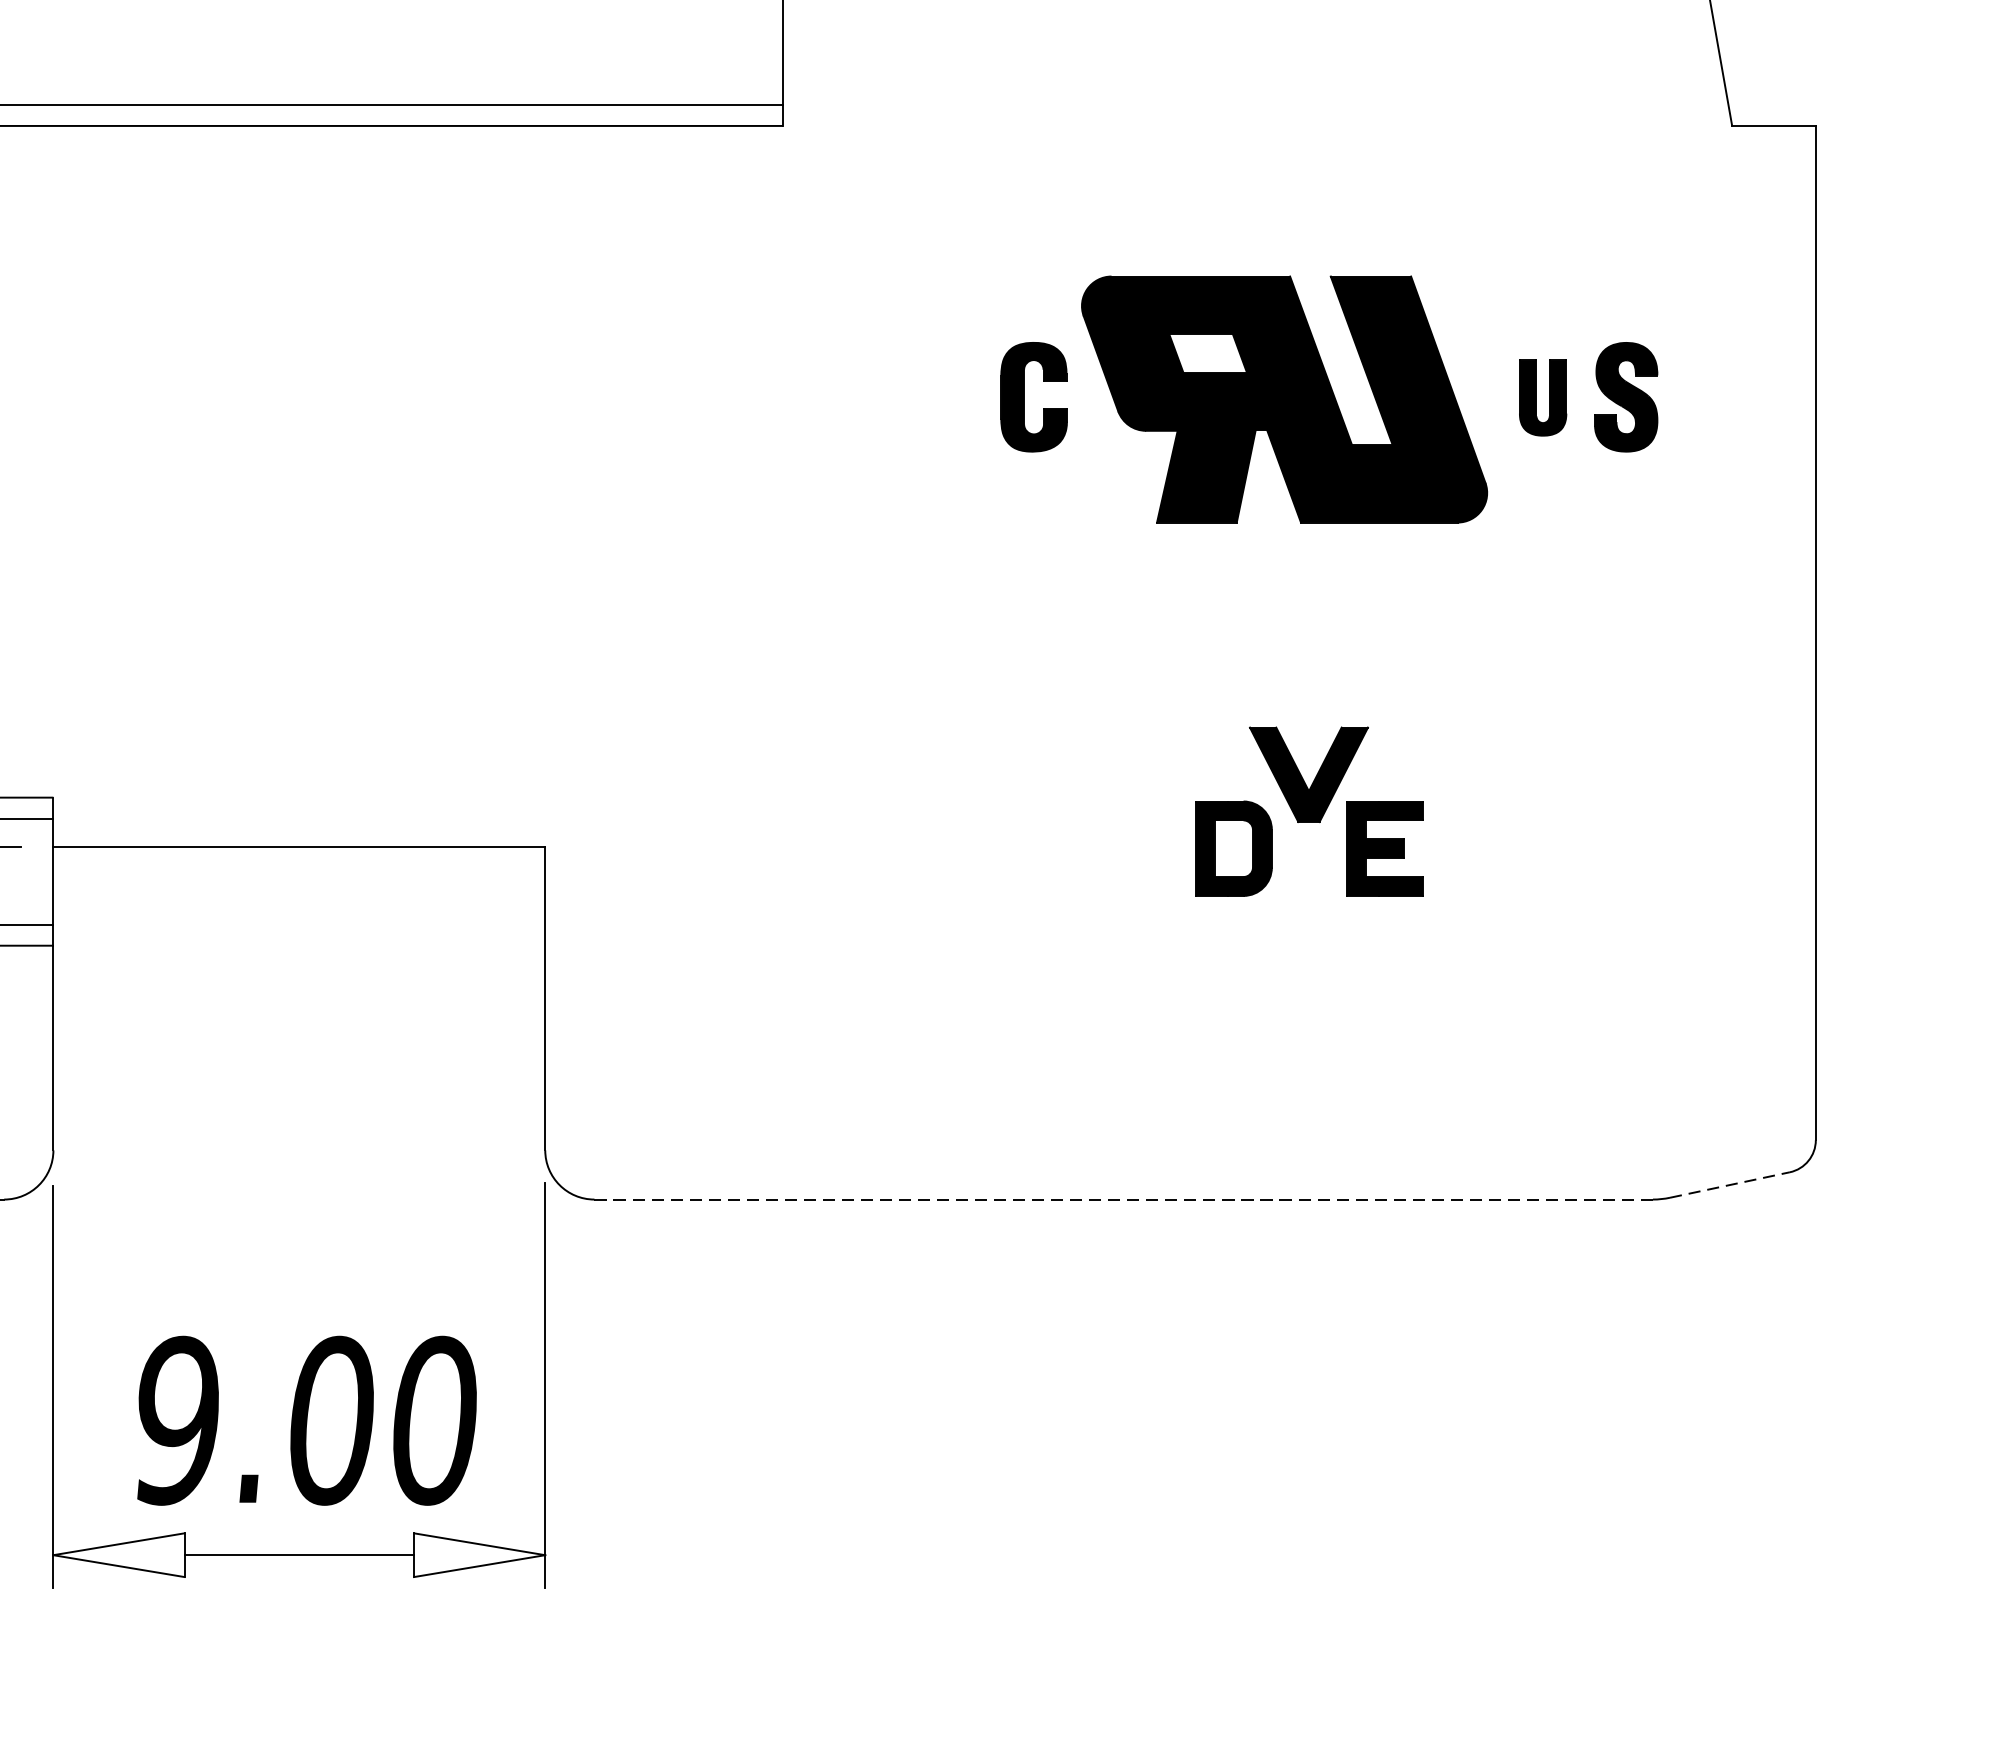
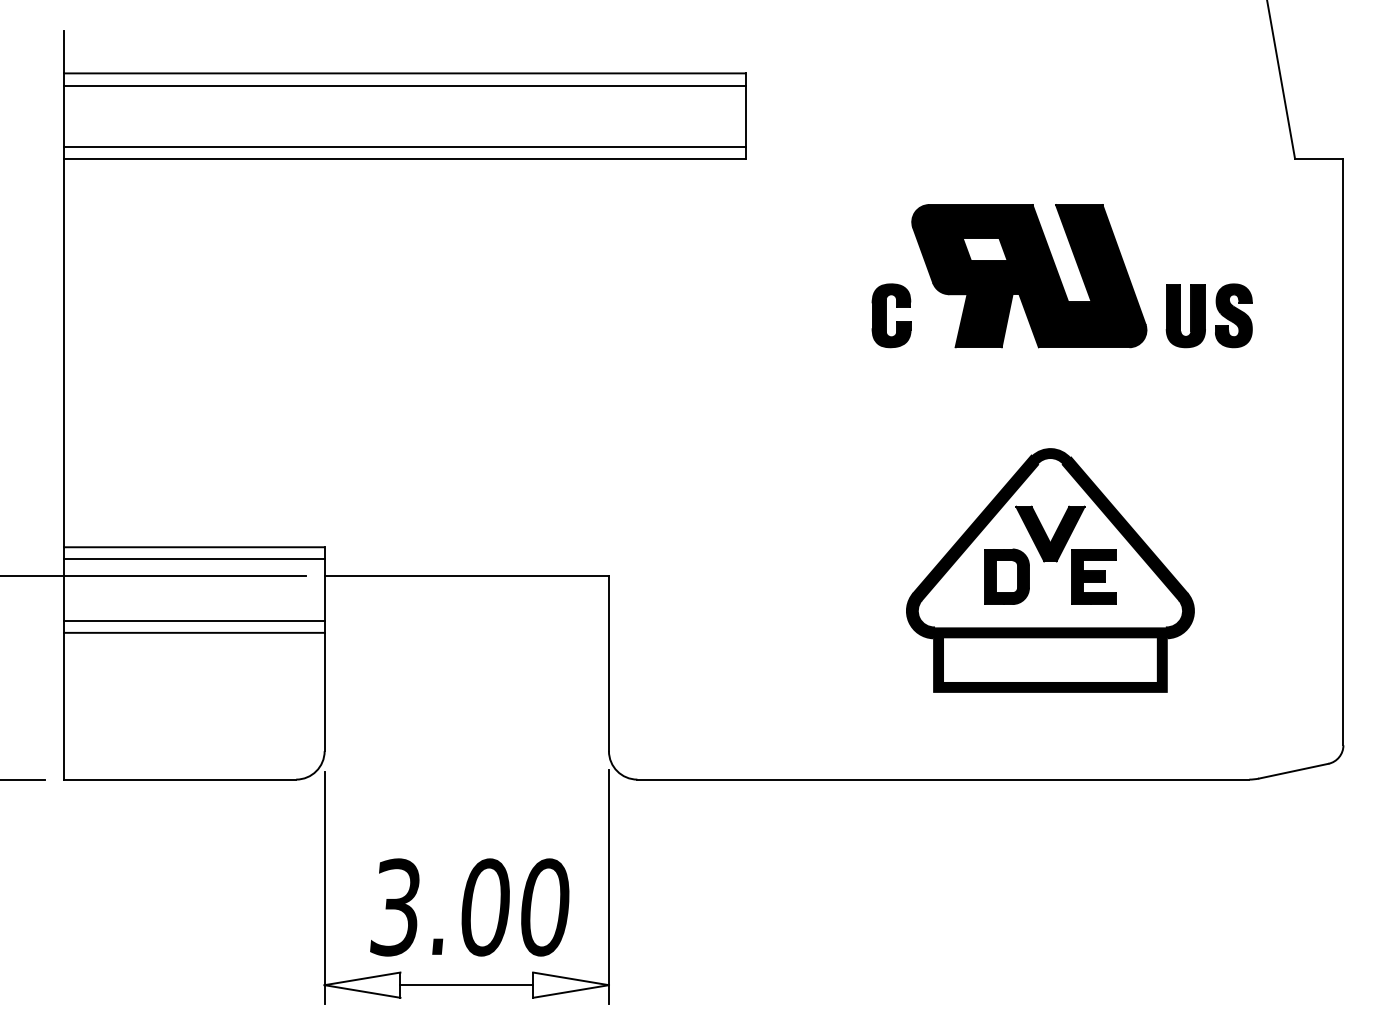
part: (1542, 398) -> (1185, 316), size x1.43
part: (1284, 400) -> (1029, 276), moved
part: (1309, 837) -> (1050, 570), added
line: (1731, 1185) -> (1294, 771), dashed -> solid
line: (1123, 1199) -> (943, 779), dashed -> solid
text: (175, 1420) -> (395, 907), 9.00 -> 3.00

